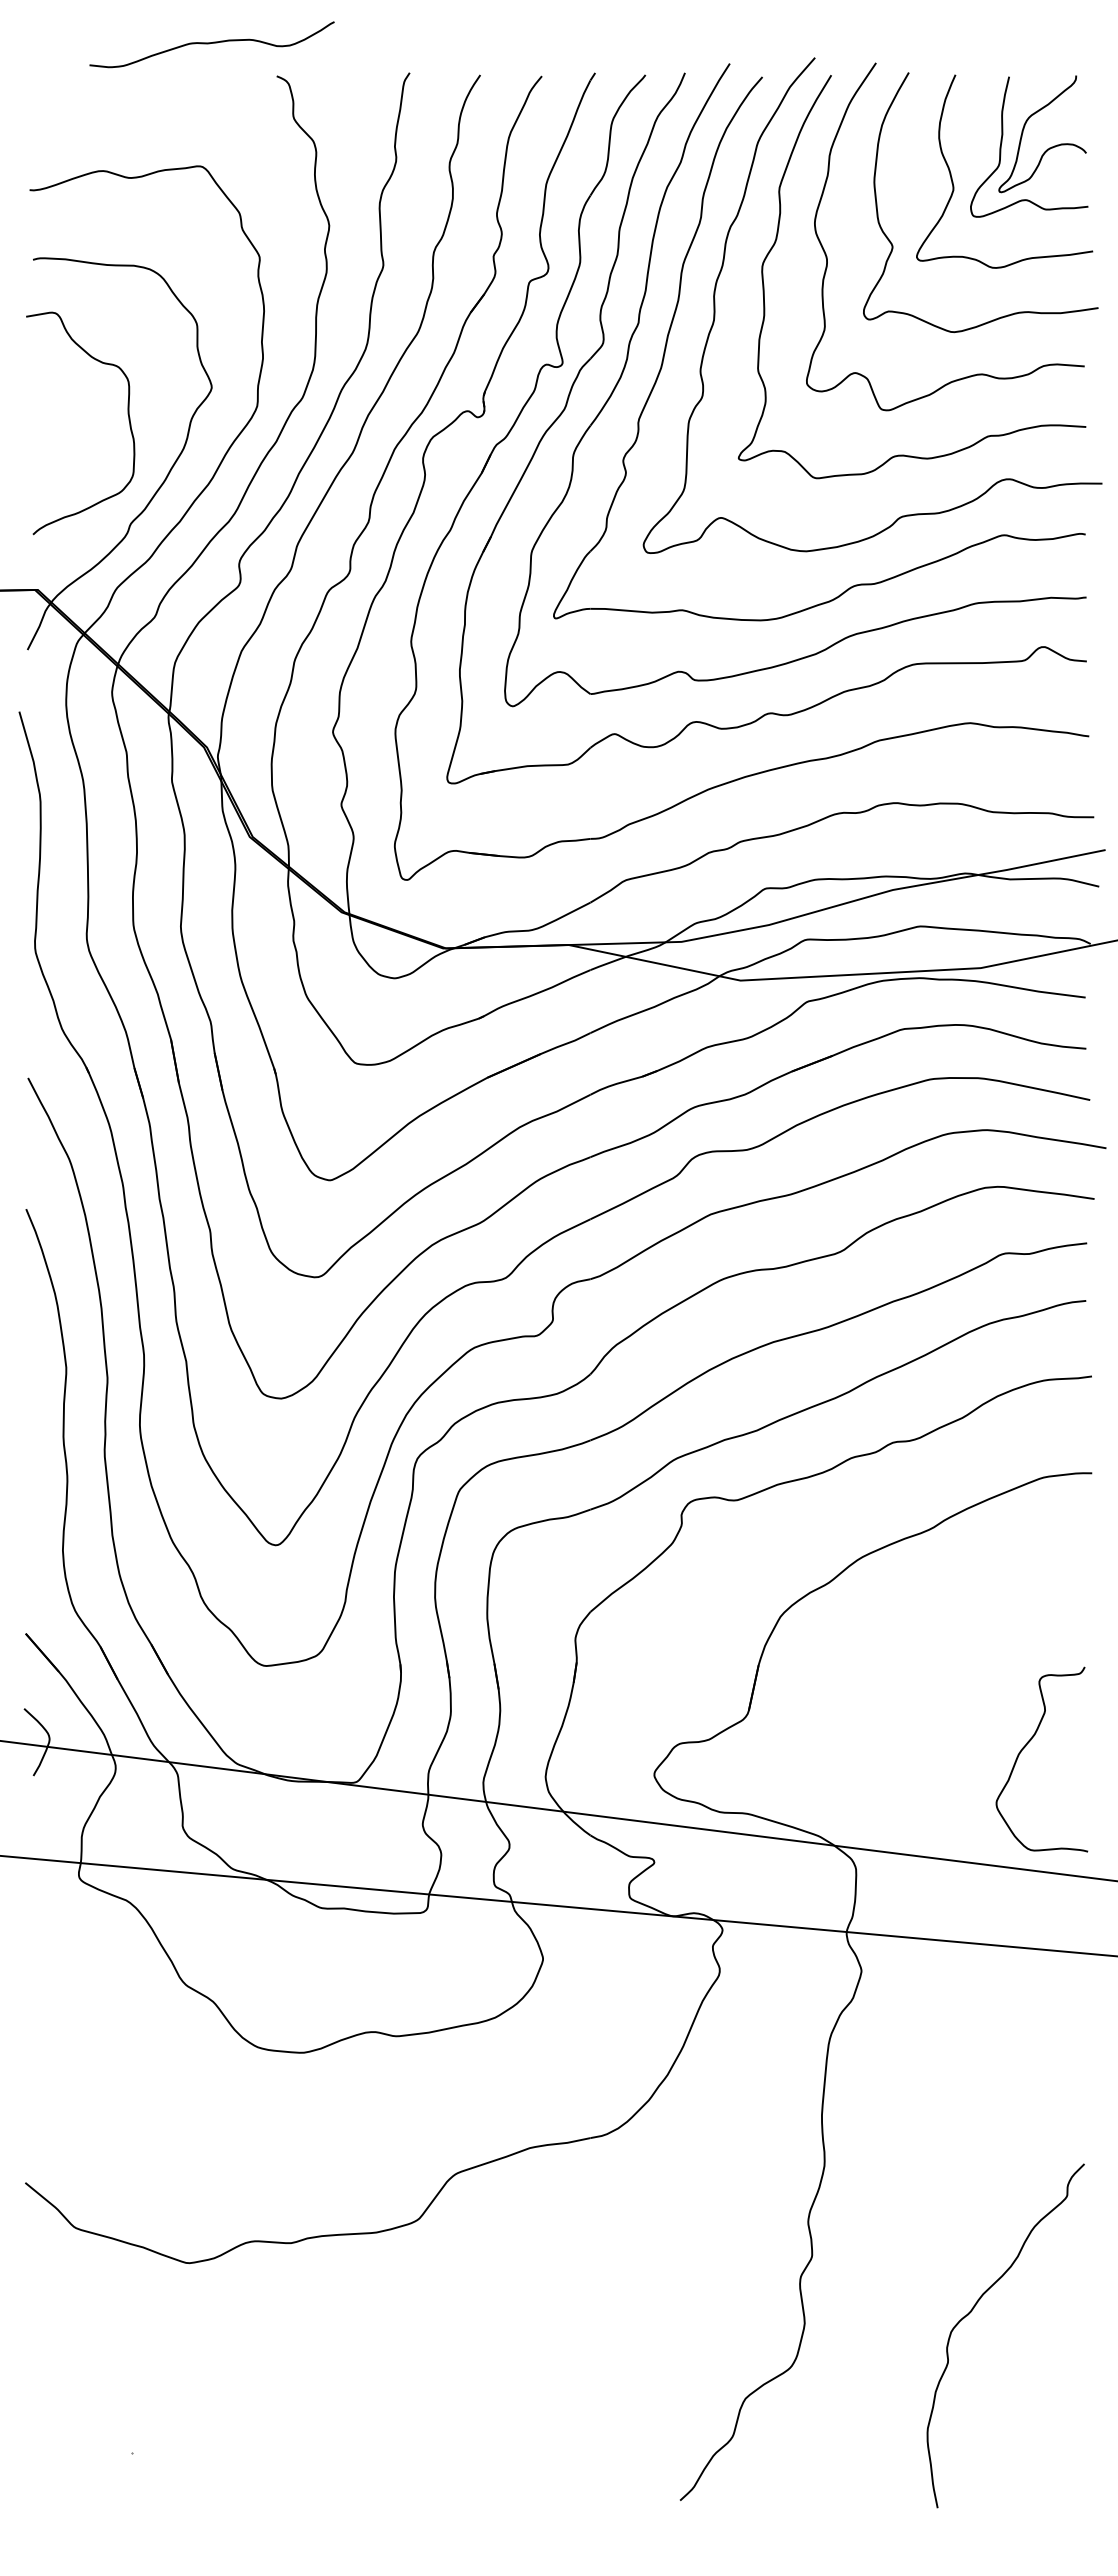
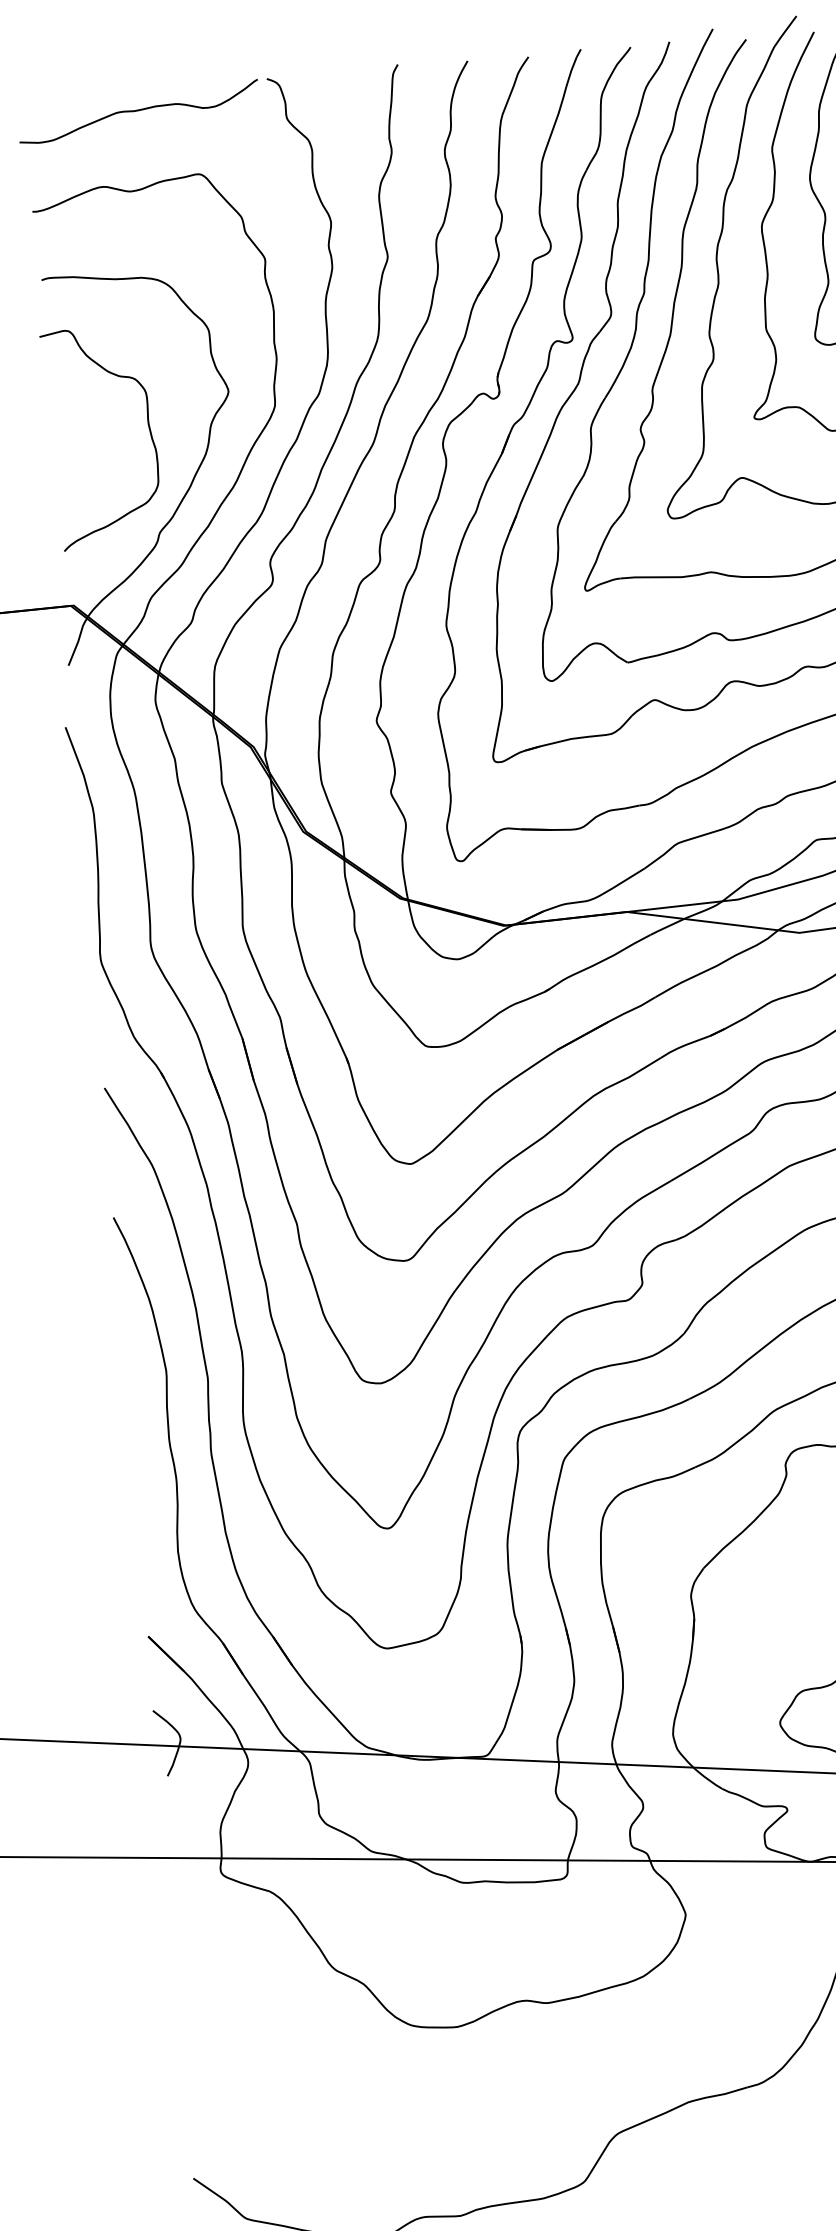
curve: (211, 43) -> (138, 110), moved

